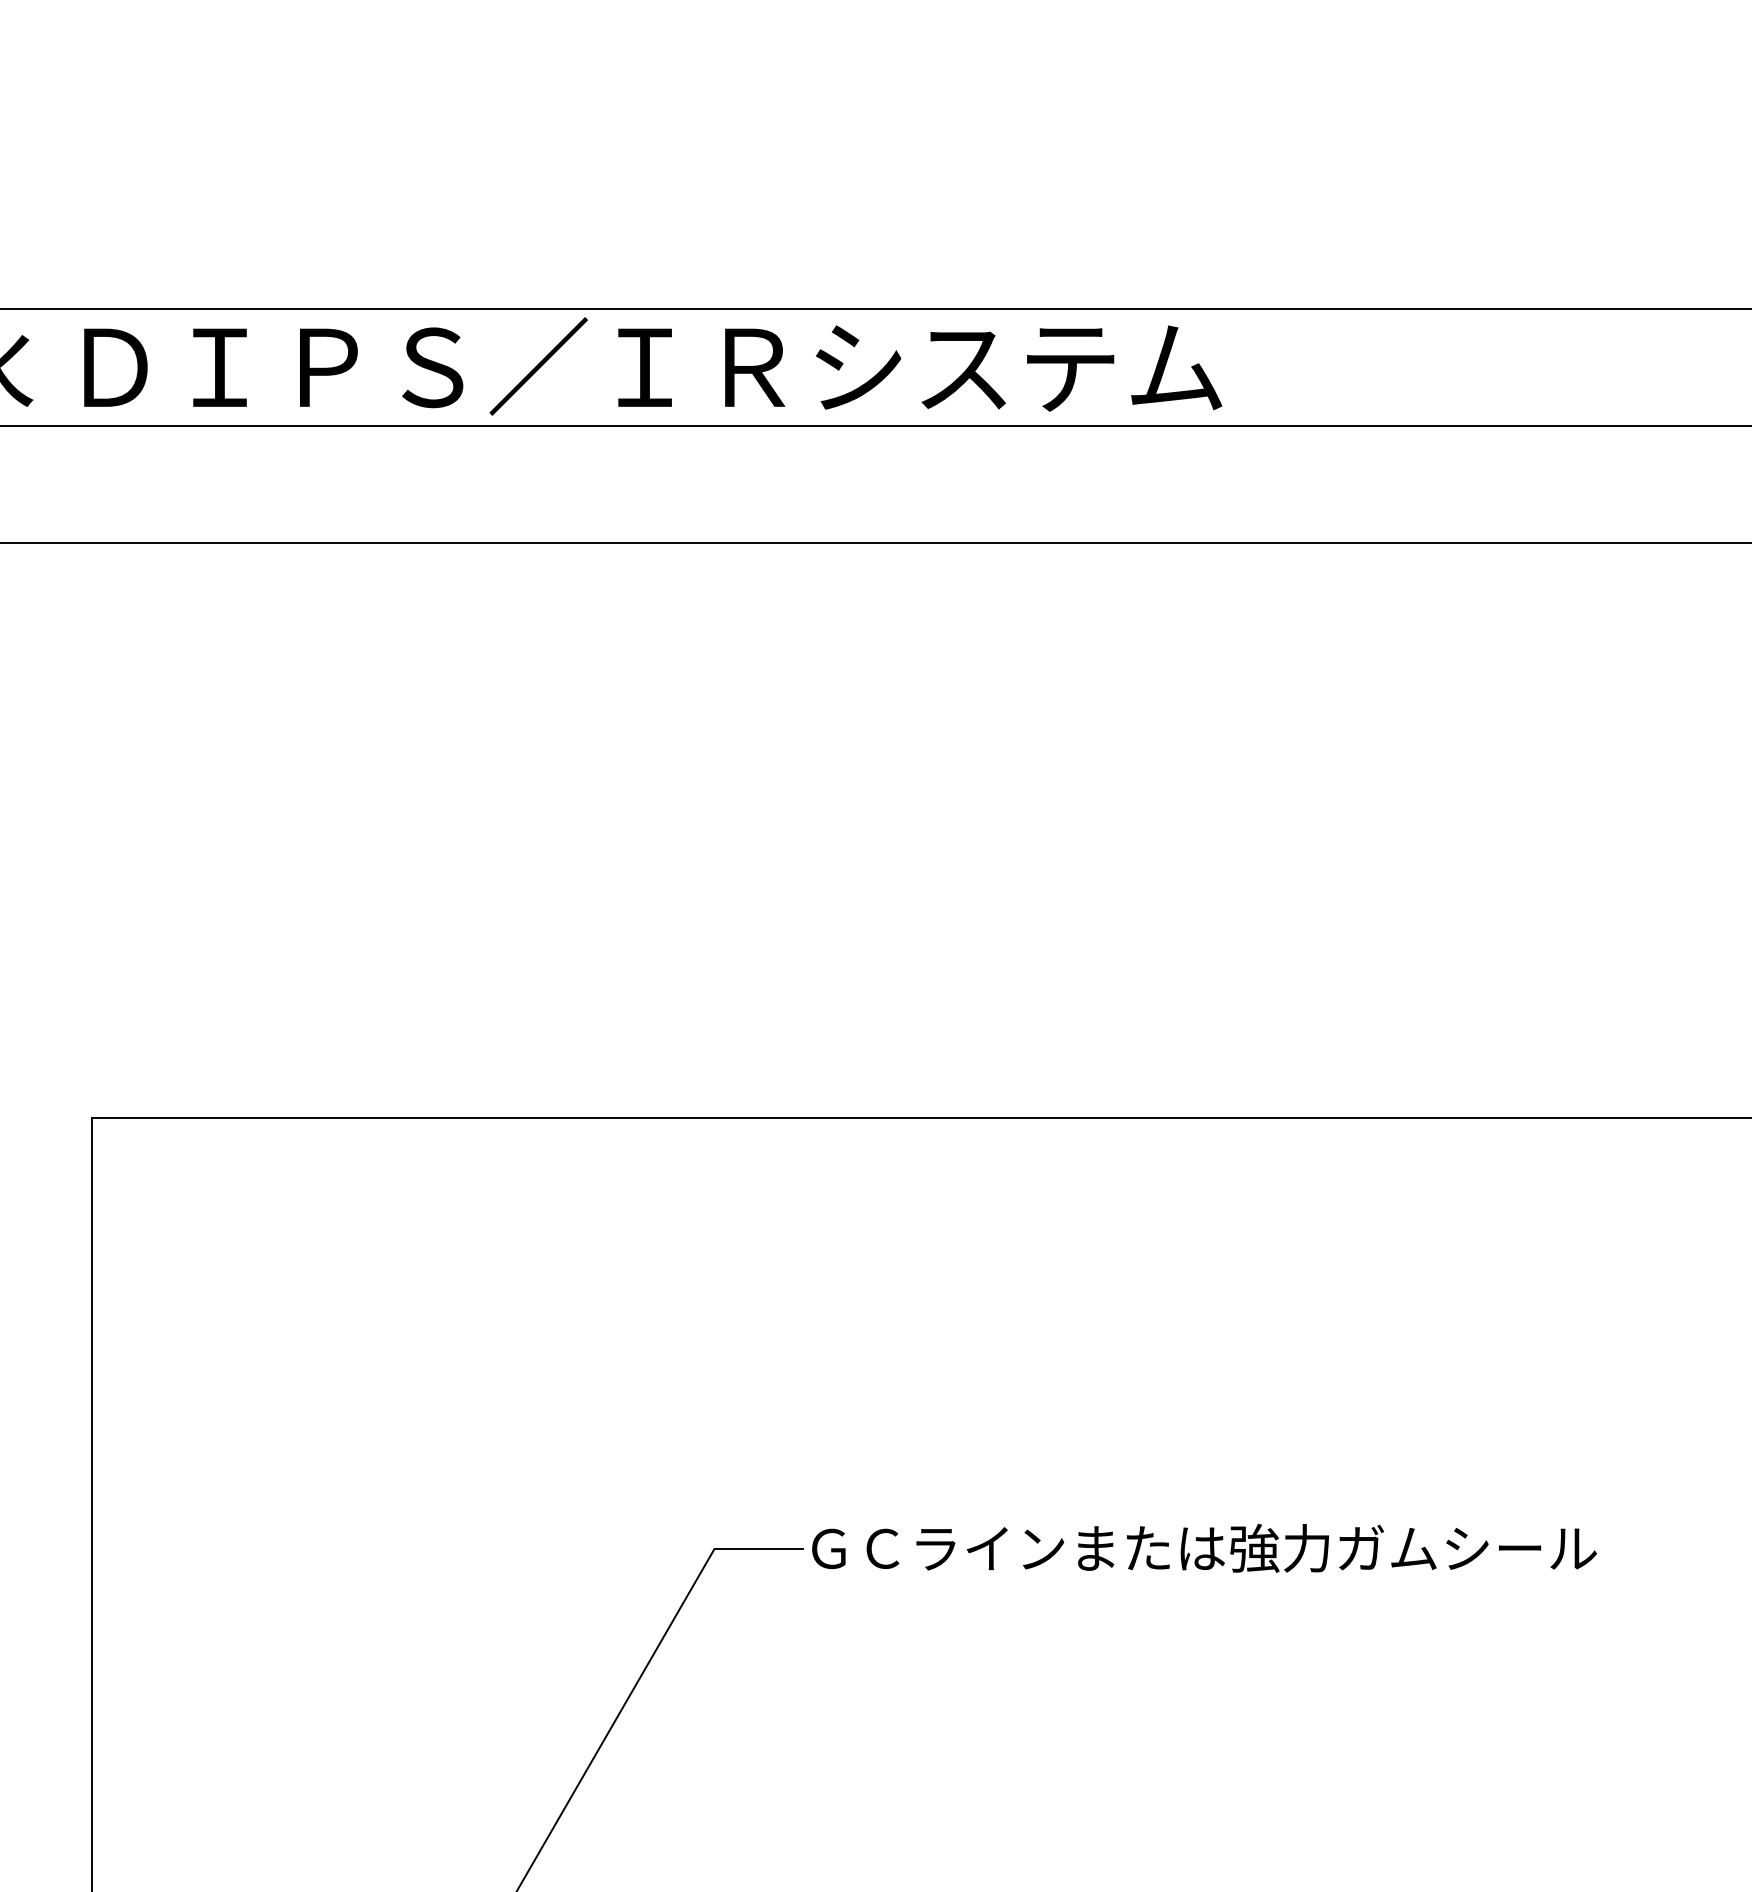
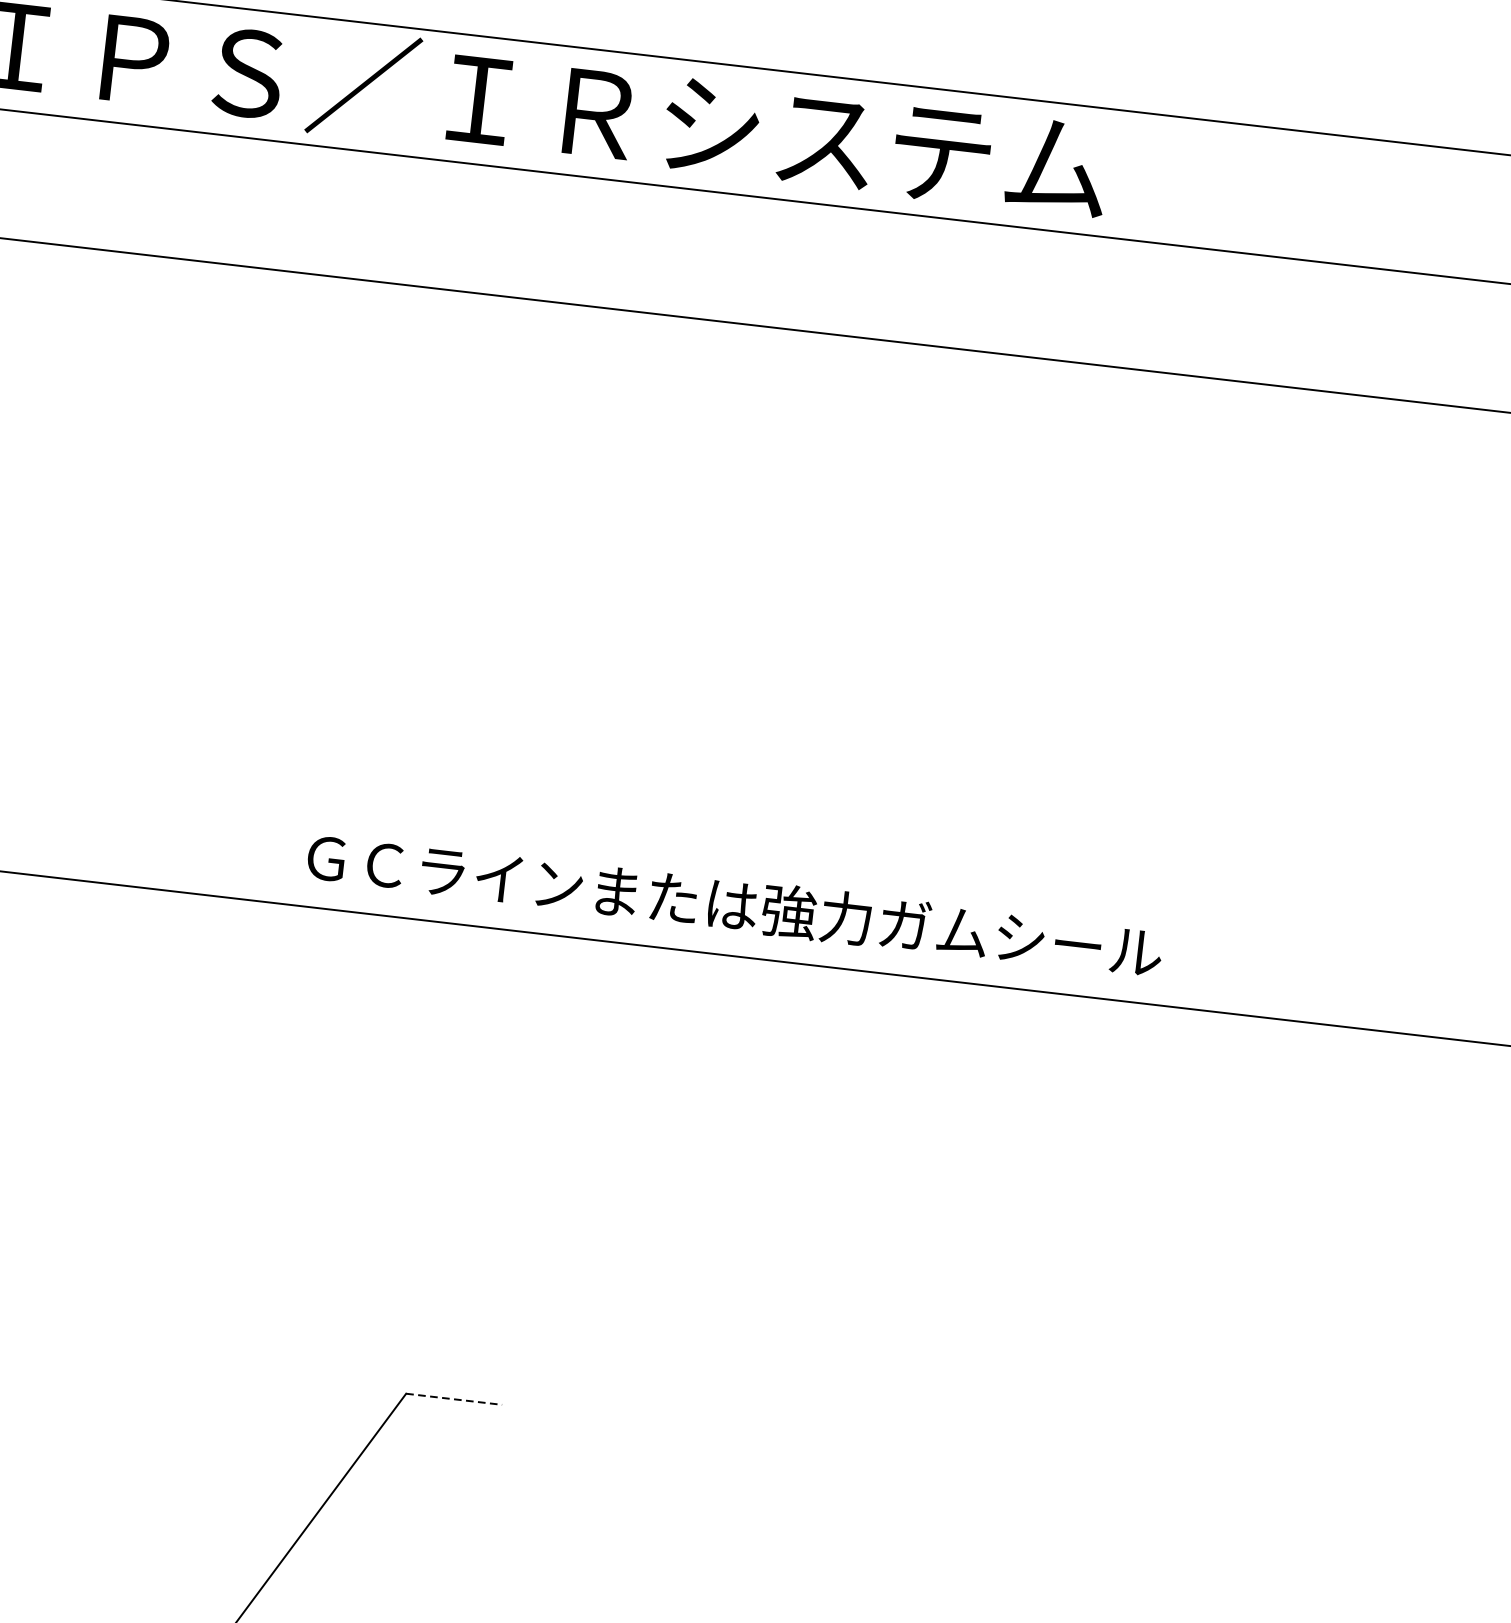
text: (1204, 1547) -> (735, 904), moved
line: (759, 1548) -> (455, 1398), solid -> dashed

